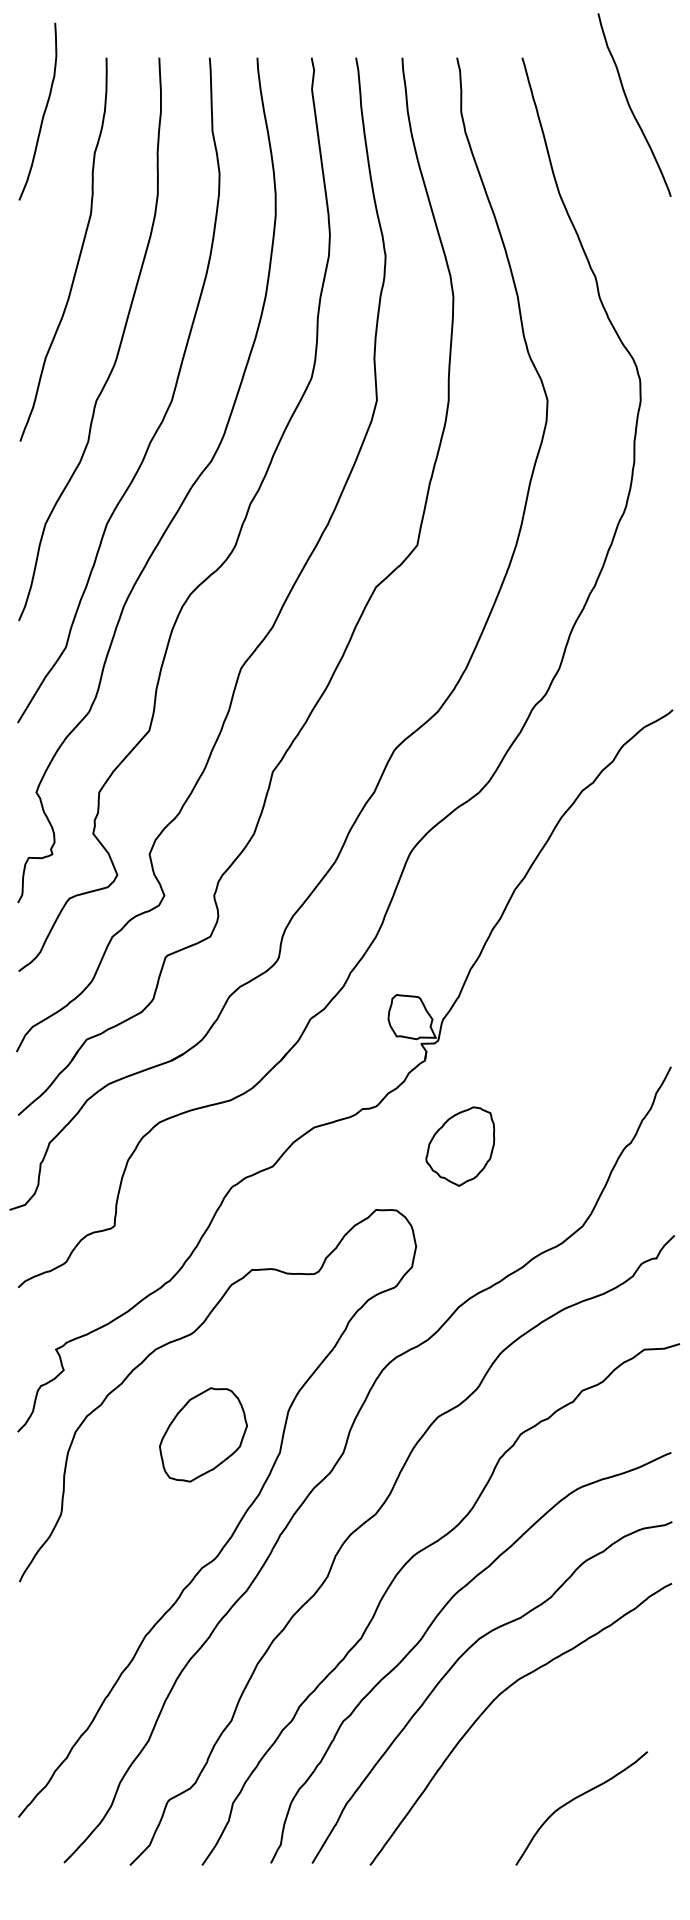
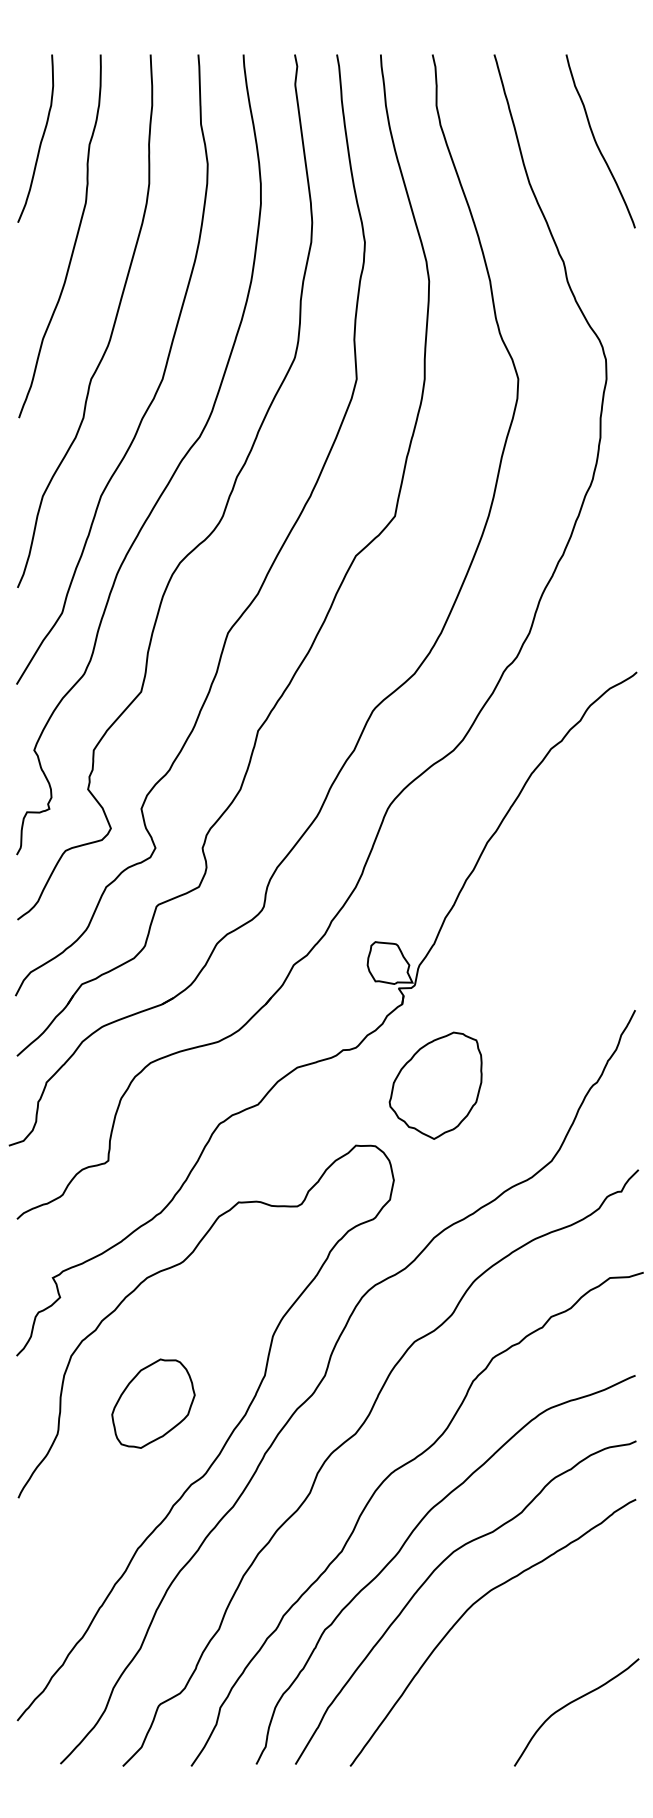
curve: (631, 107) -> (597, 143), moved
curve: (42, 113) -> (40, 140), moved
part: (460, 1146) -> (435, 1085), size x1.43
part: (203, 1434) -> (153, 1403), moved
curve: (576, 1798) -> (571, 1703), moved

